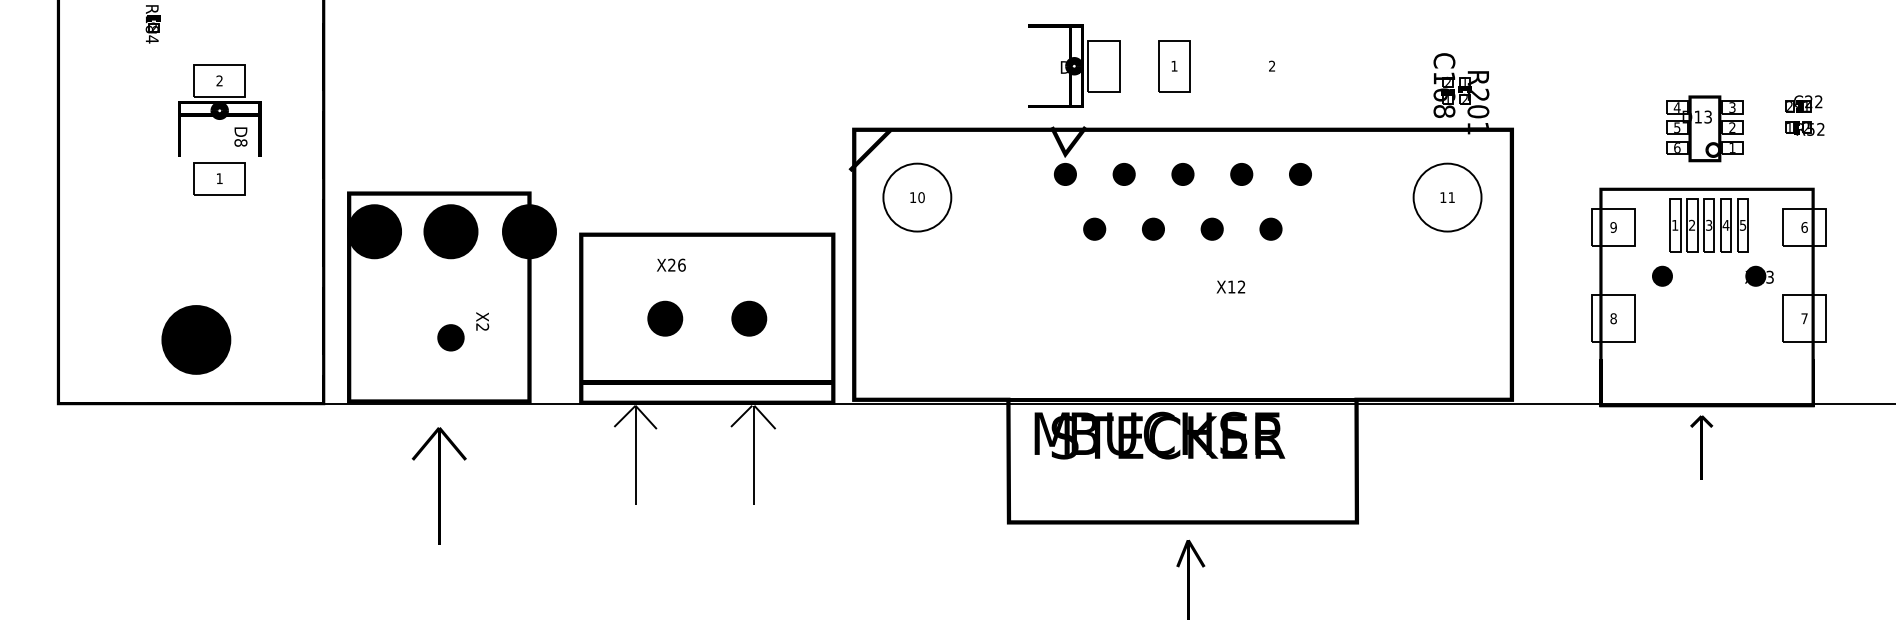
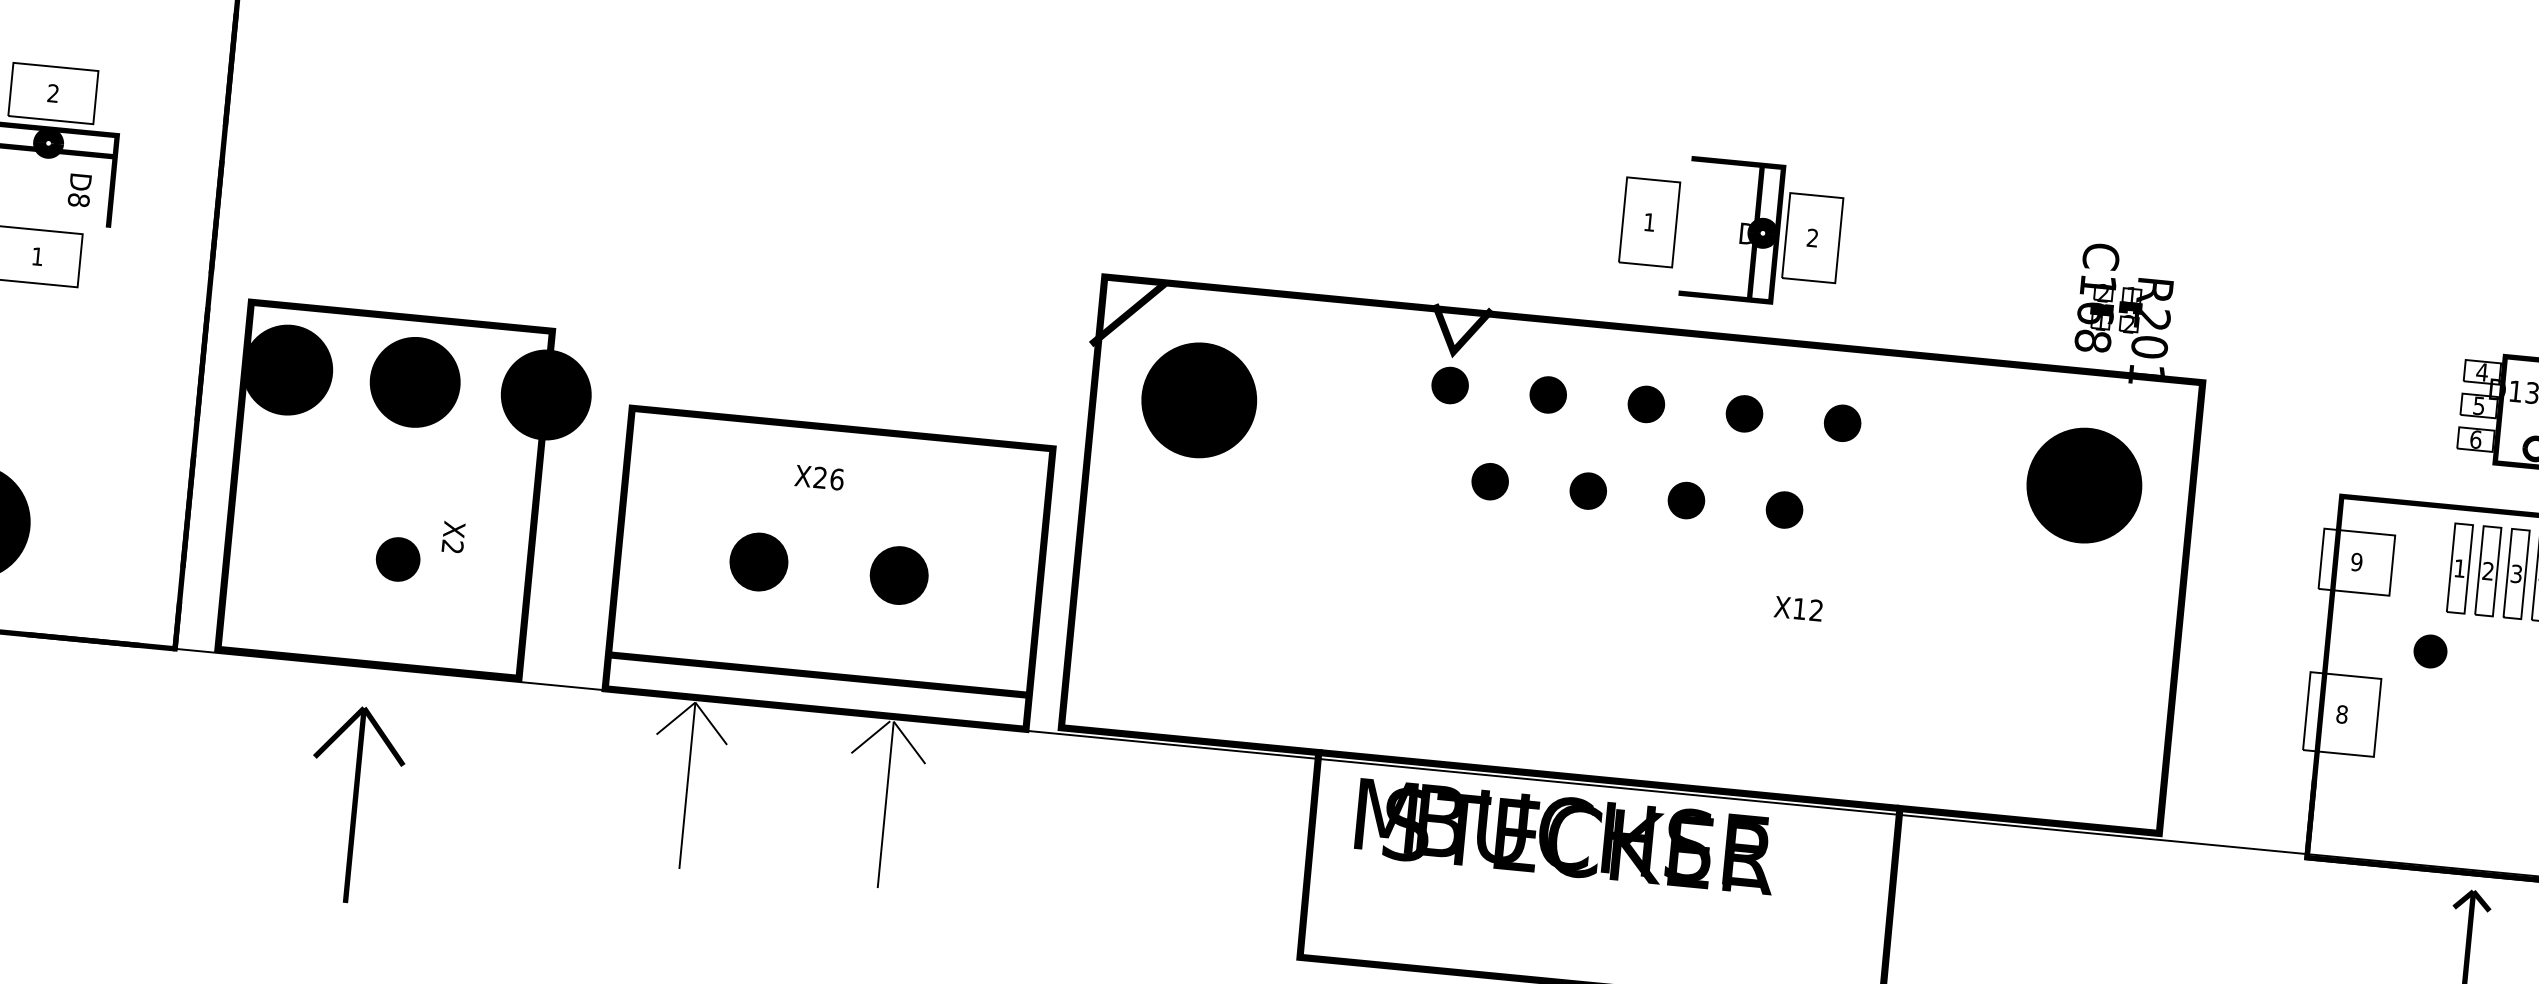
part: (1074, 65) -> (1763, 232), moved
fill: (917, 197) -> (1199, 400), added
fill: (1447, 197) -> (2084, 485), added
text: (671, 264) -> (819, 476), moved
text: (1230, 286) -> (1797, 607), moved

